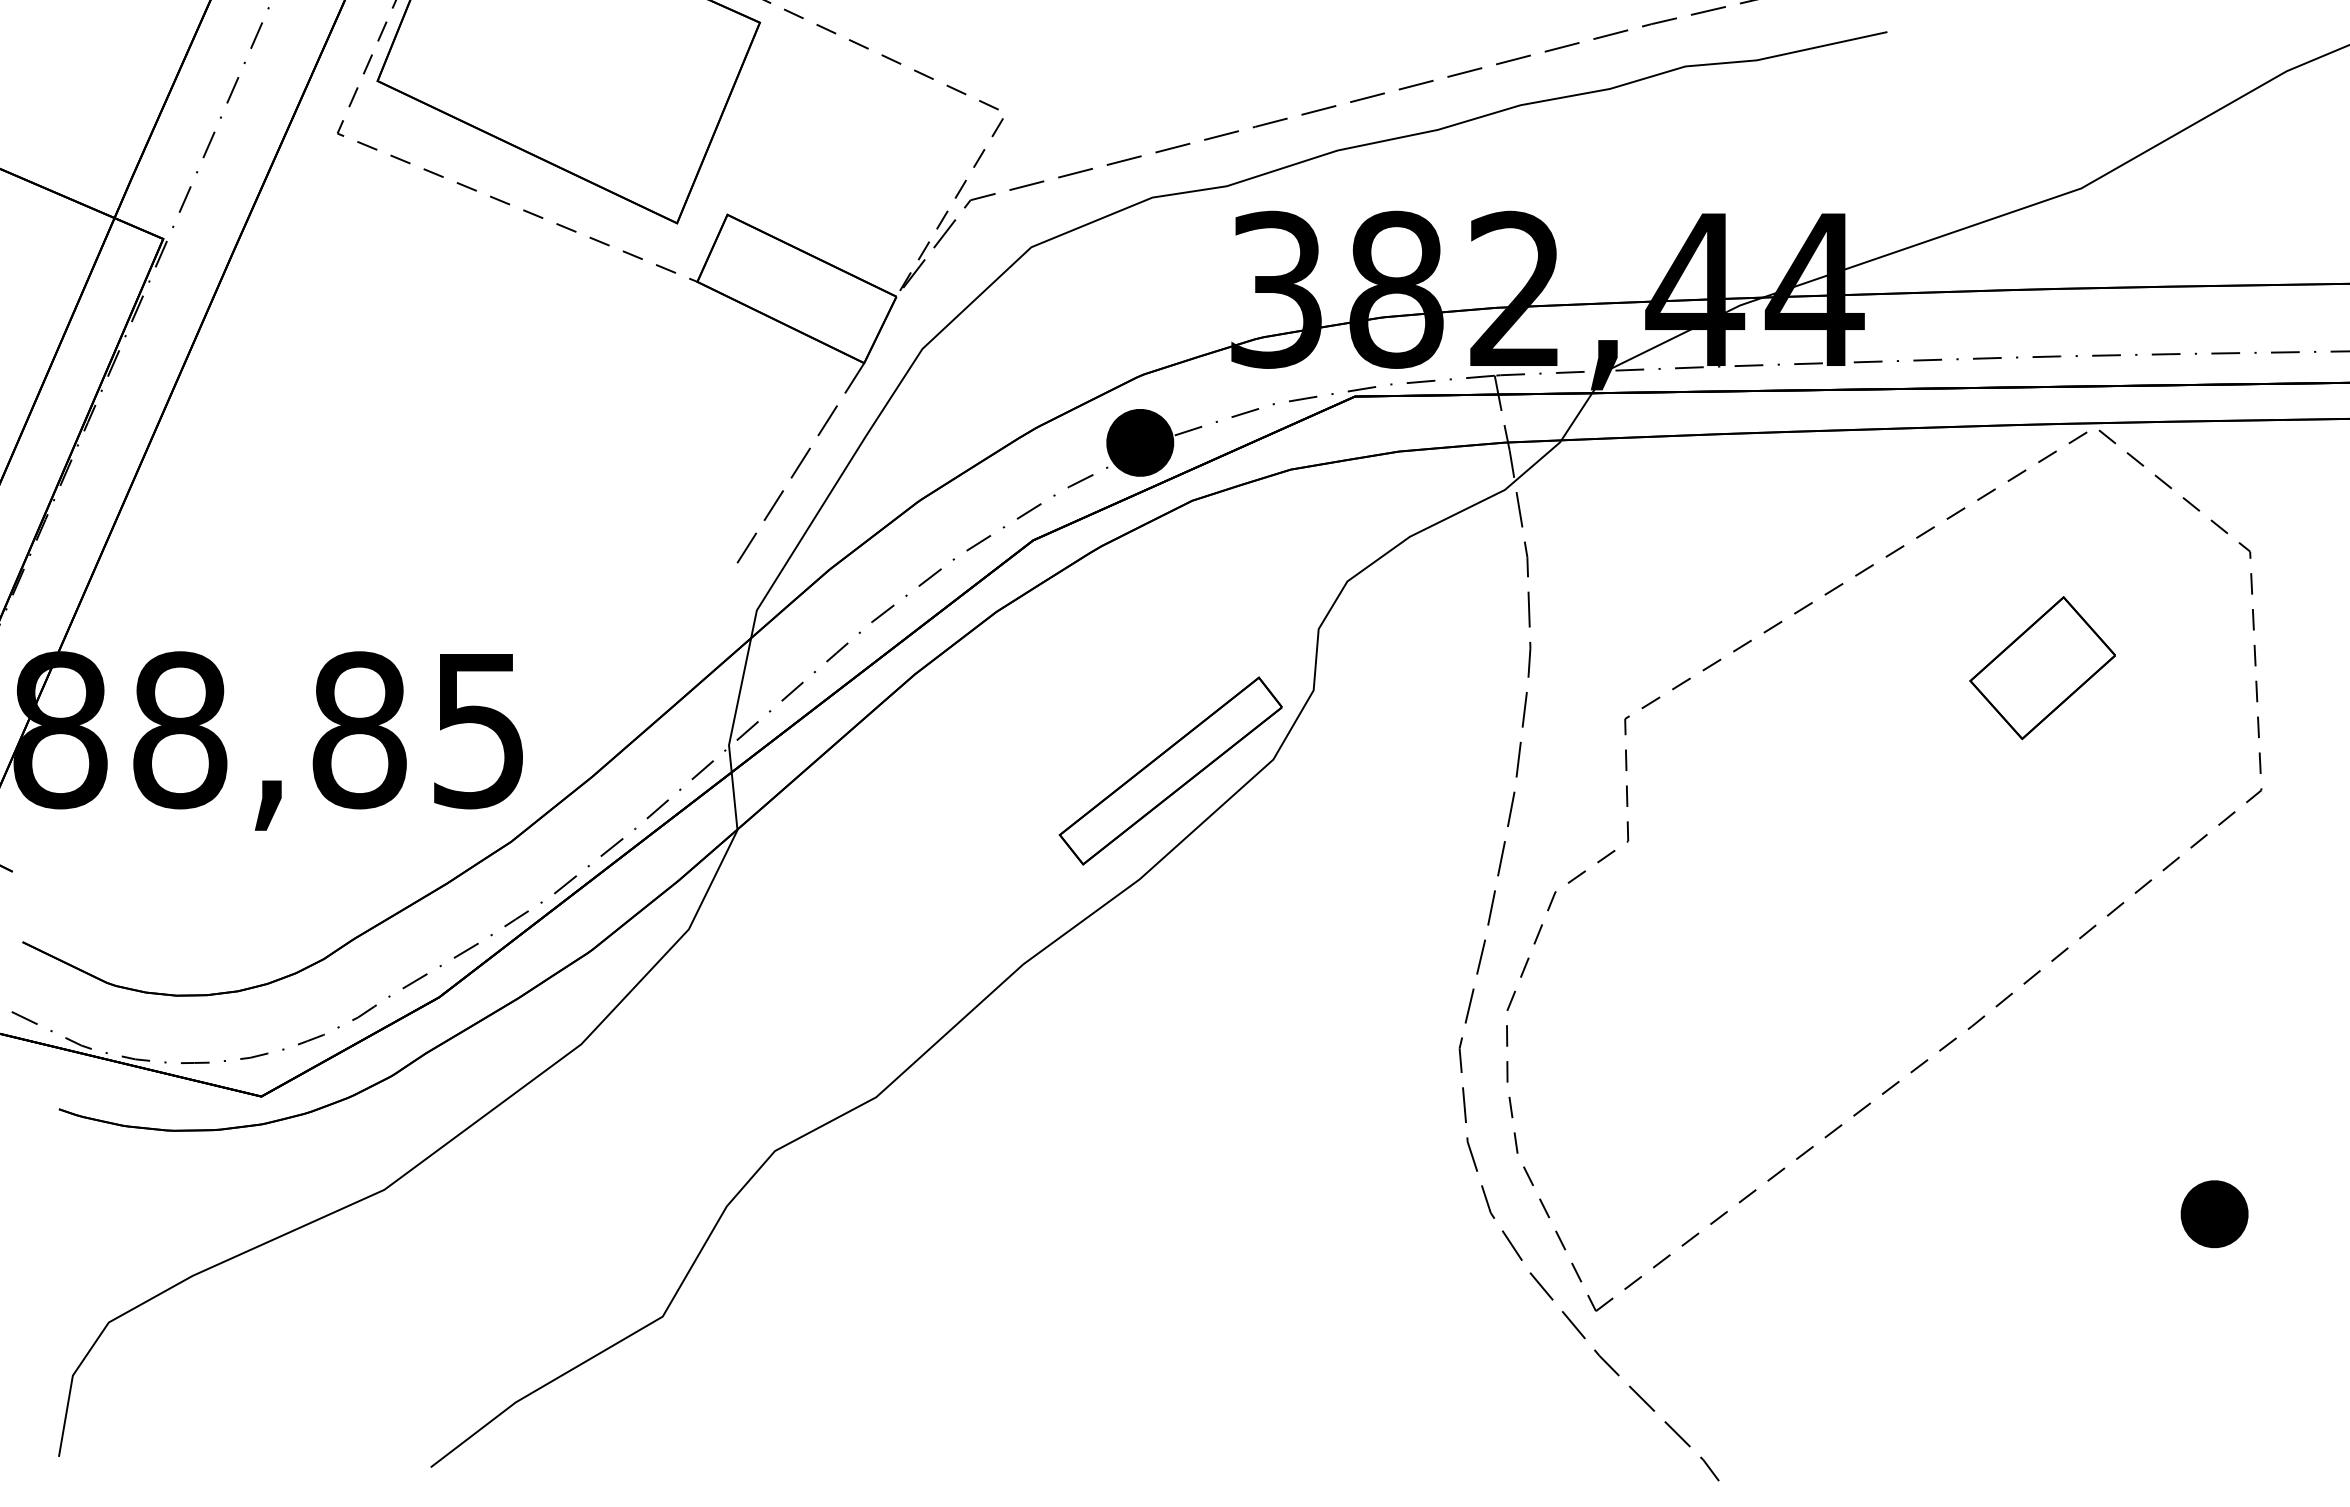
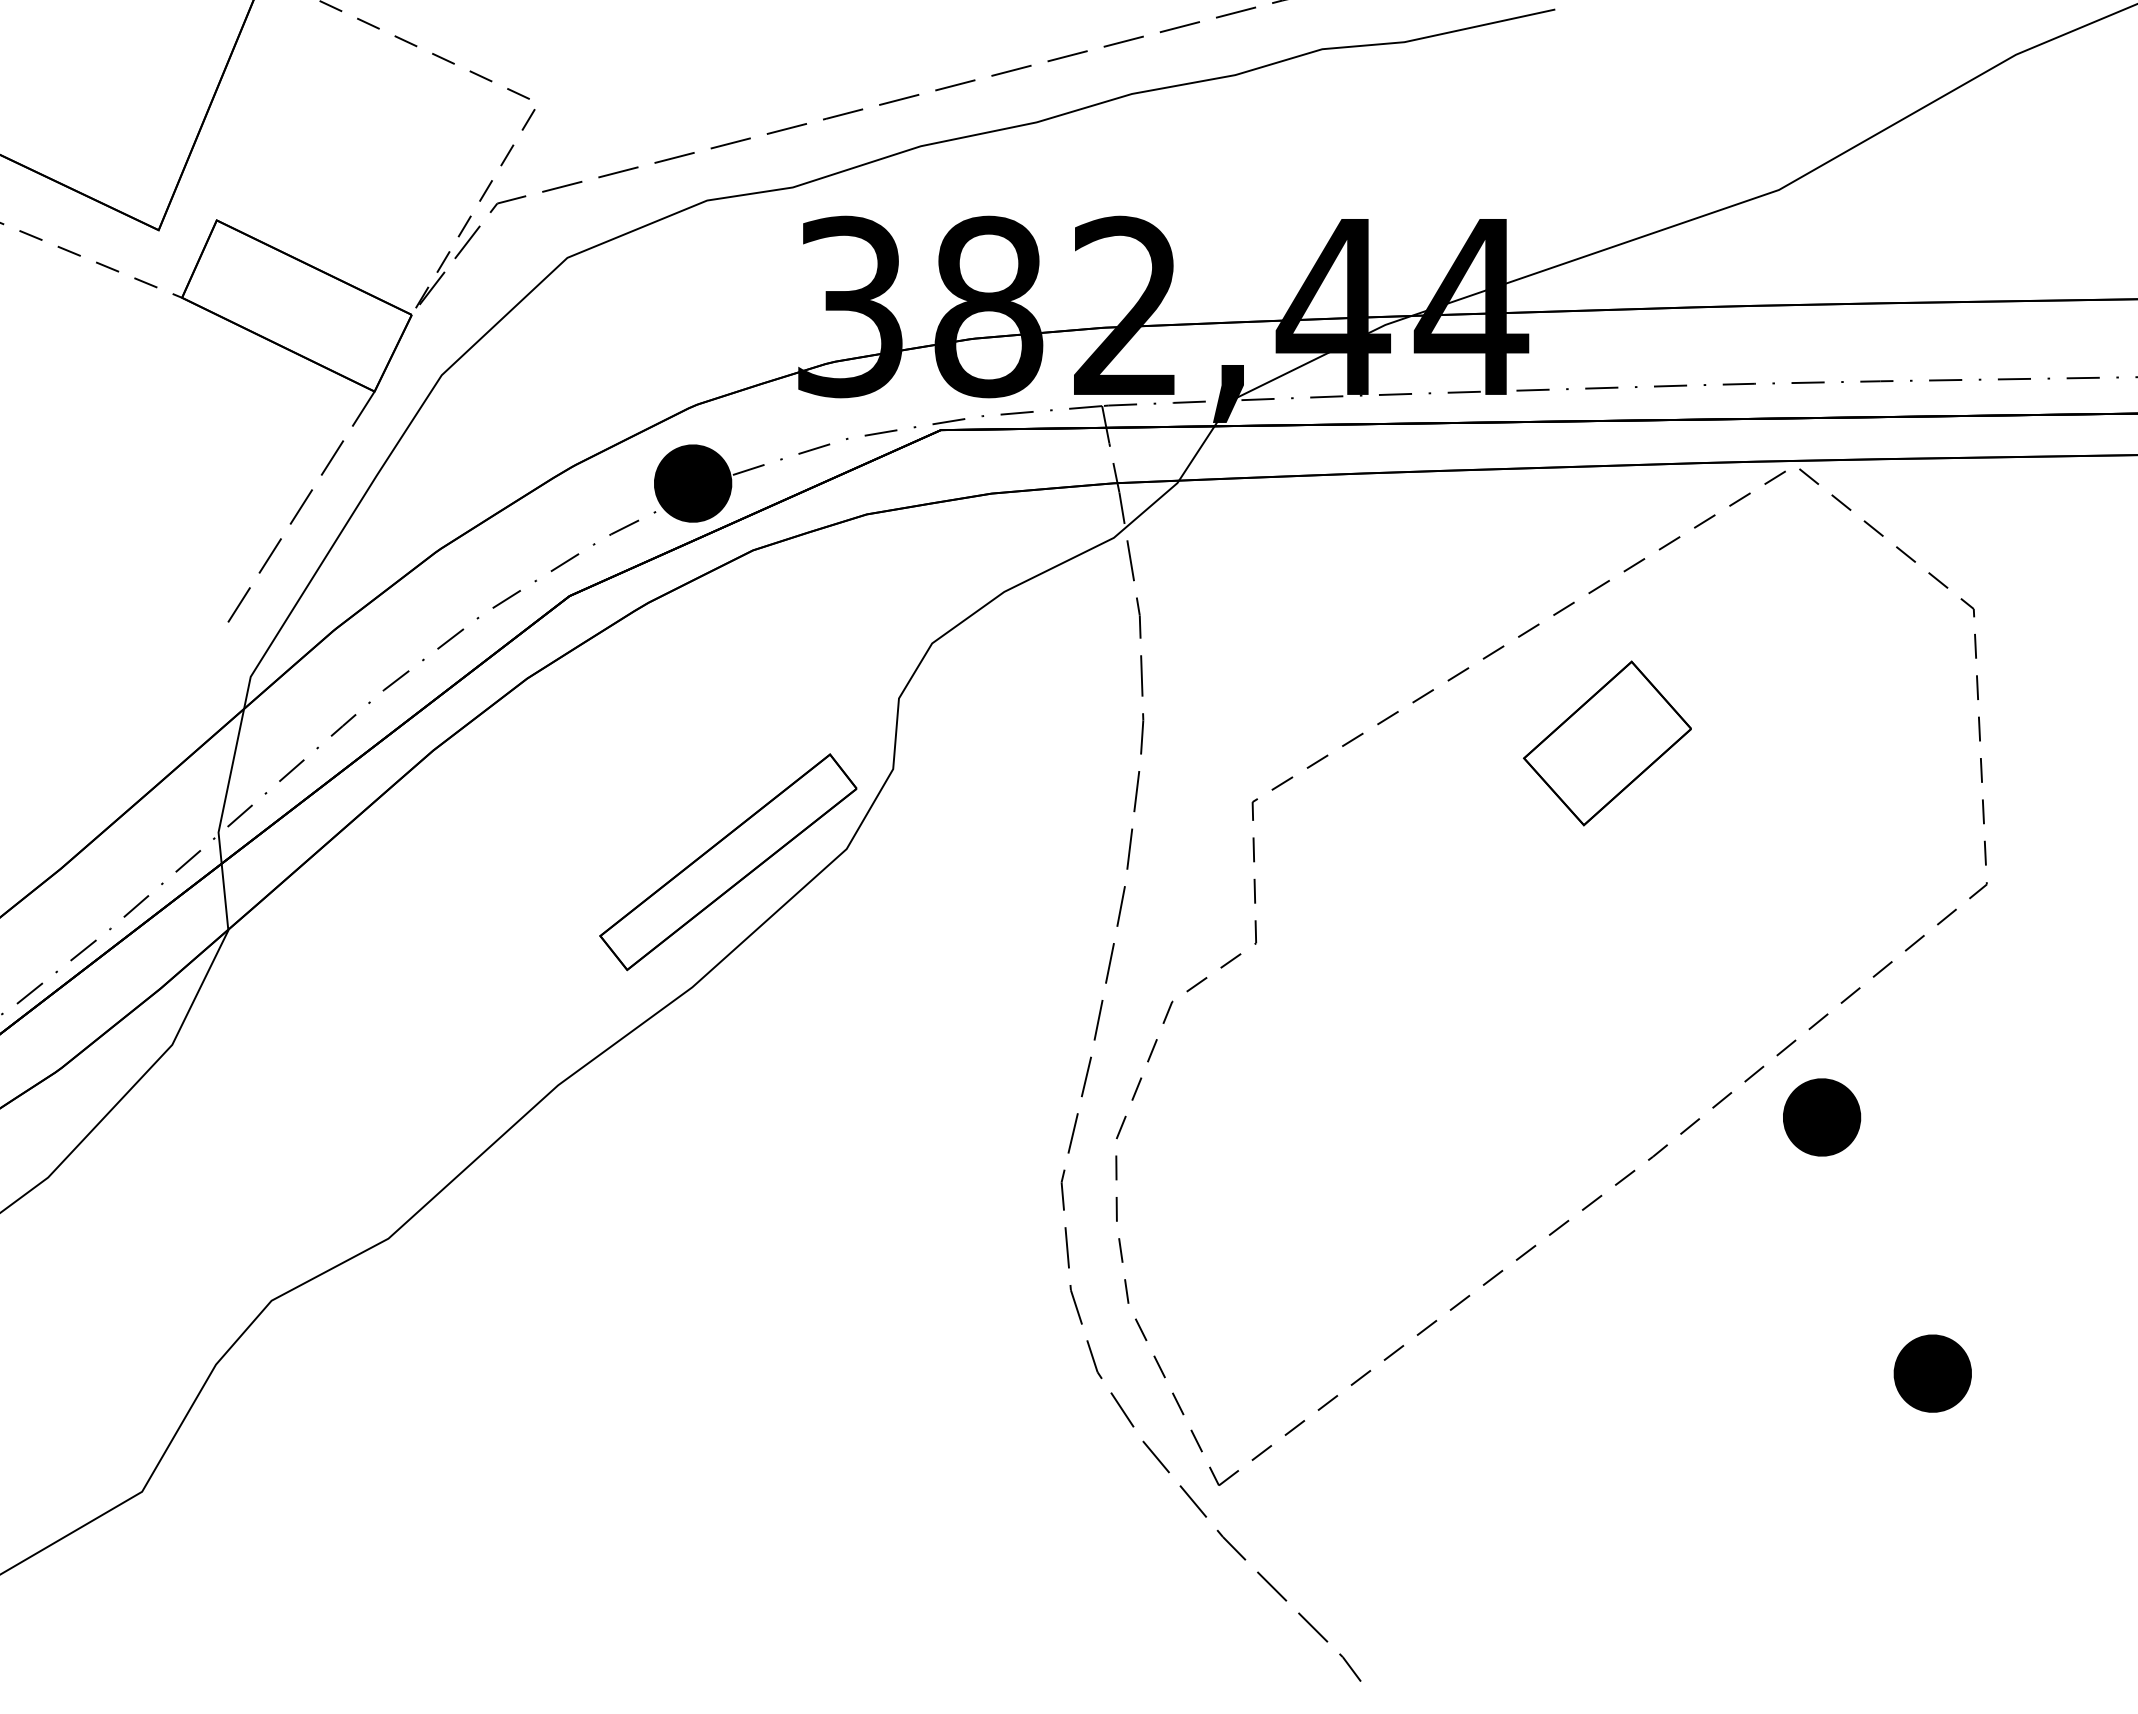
part: (2042, 668) -> (1607, 743), moved
part: (2118, 992) -> (1821, 1117), added

